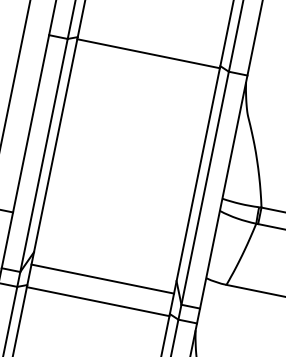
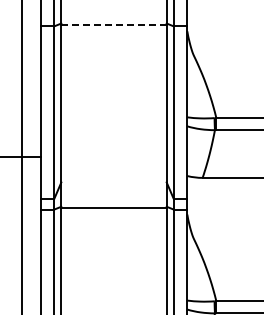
line: (149, 54) -> (114, 25), solid -> dashed
line: (102, 278) -> (113, 191), removed

